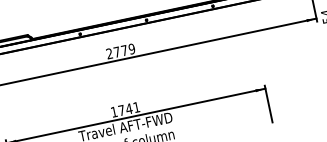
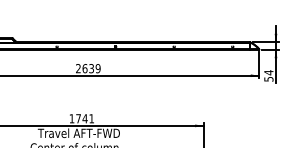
text: (119, 51) -> (87, 68), 2779 -> 2639

